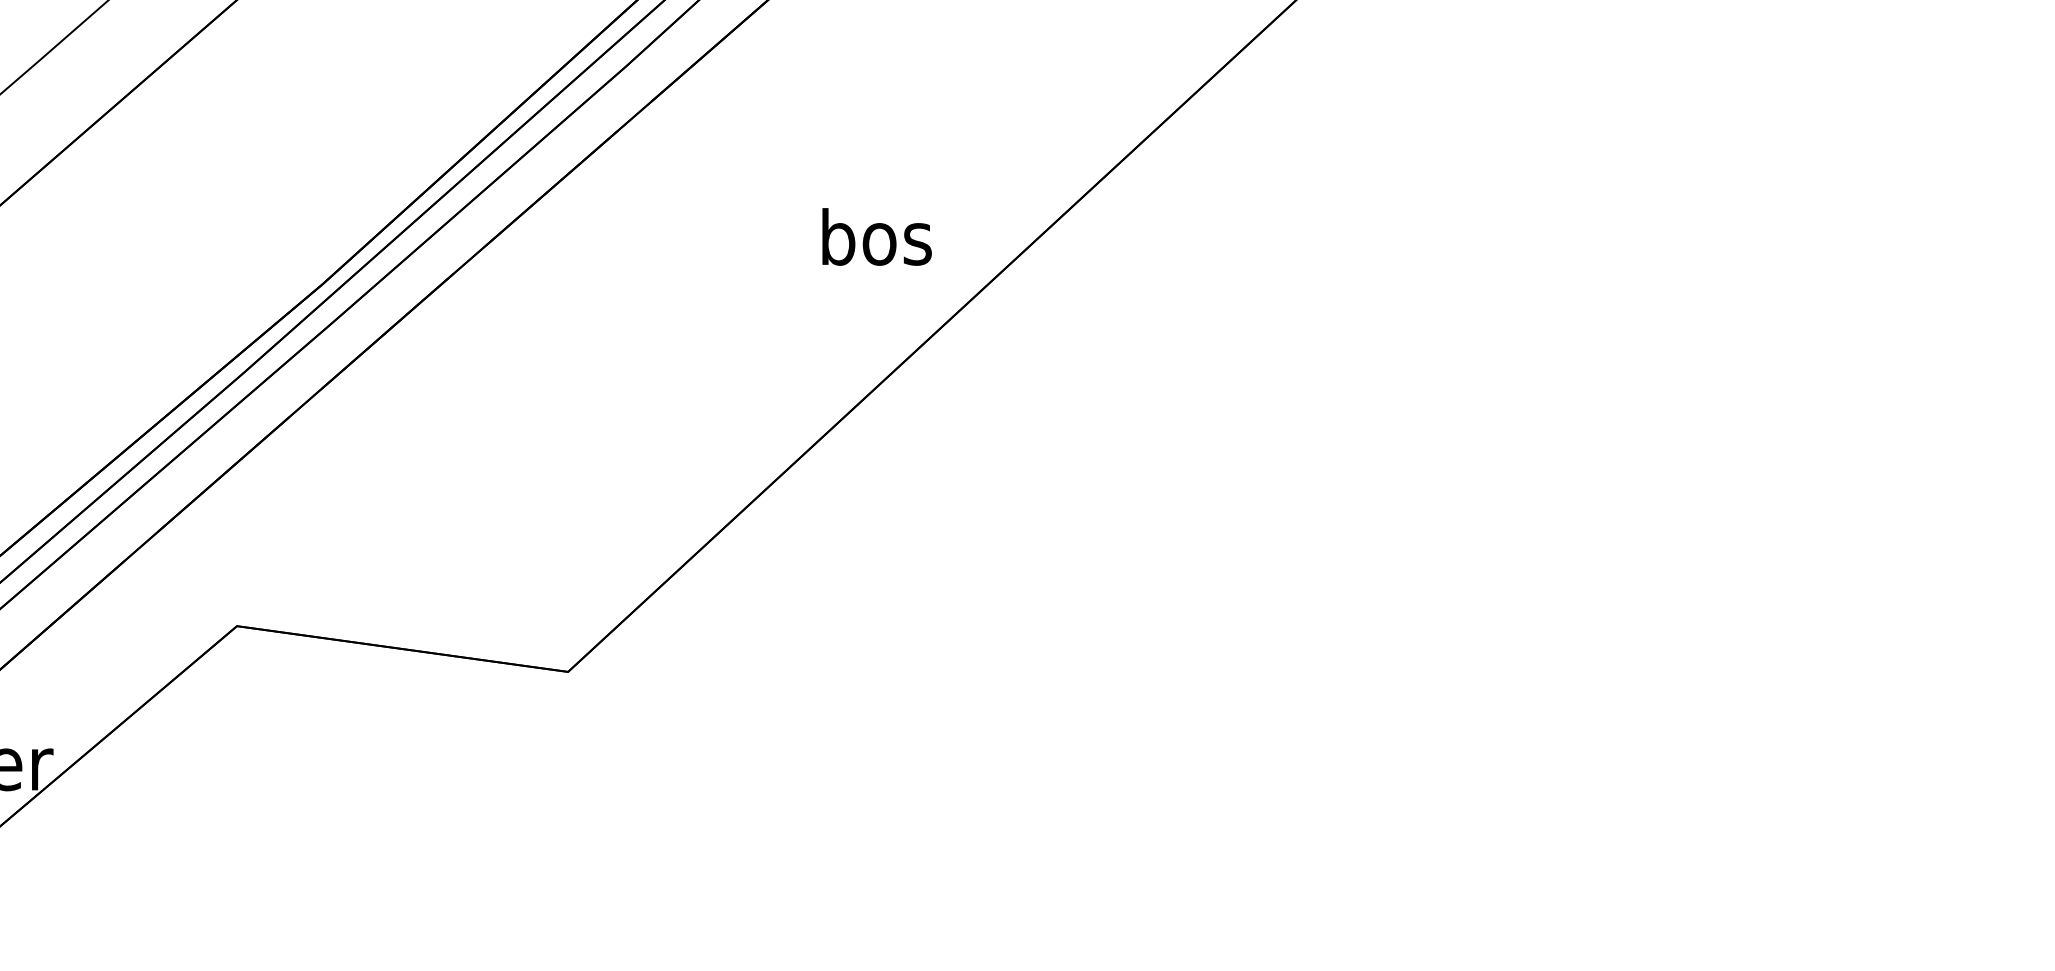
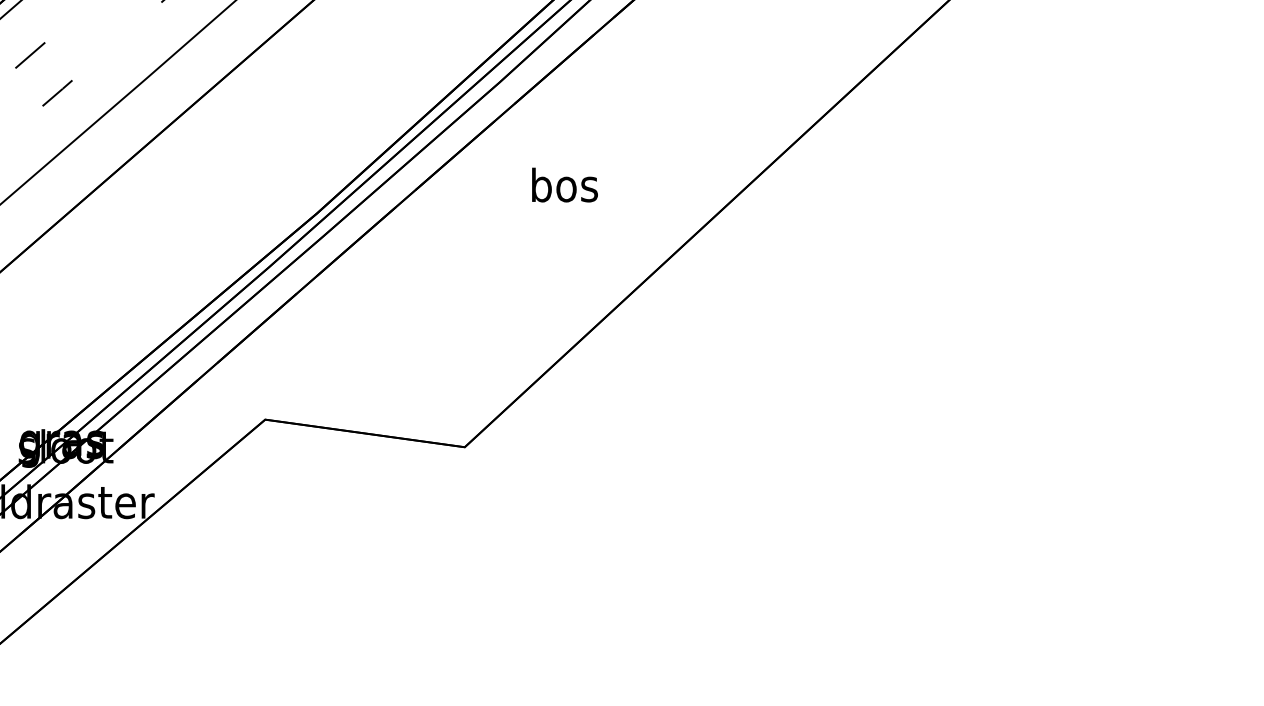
text: (876, 235) -> (564, 184), moved

